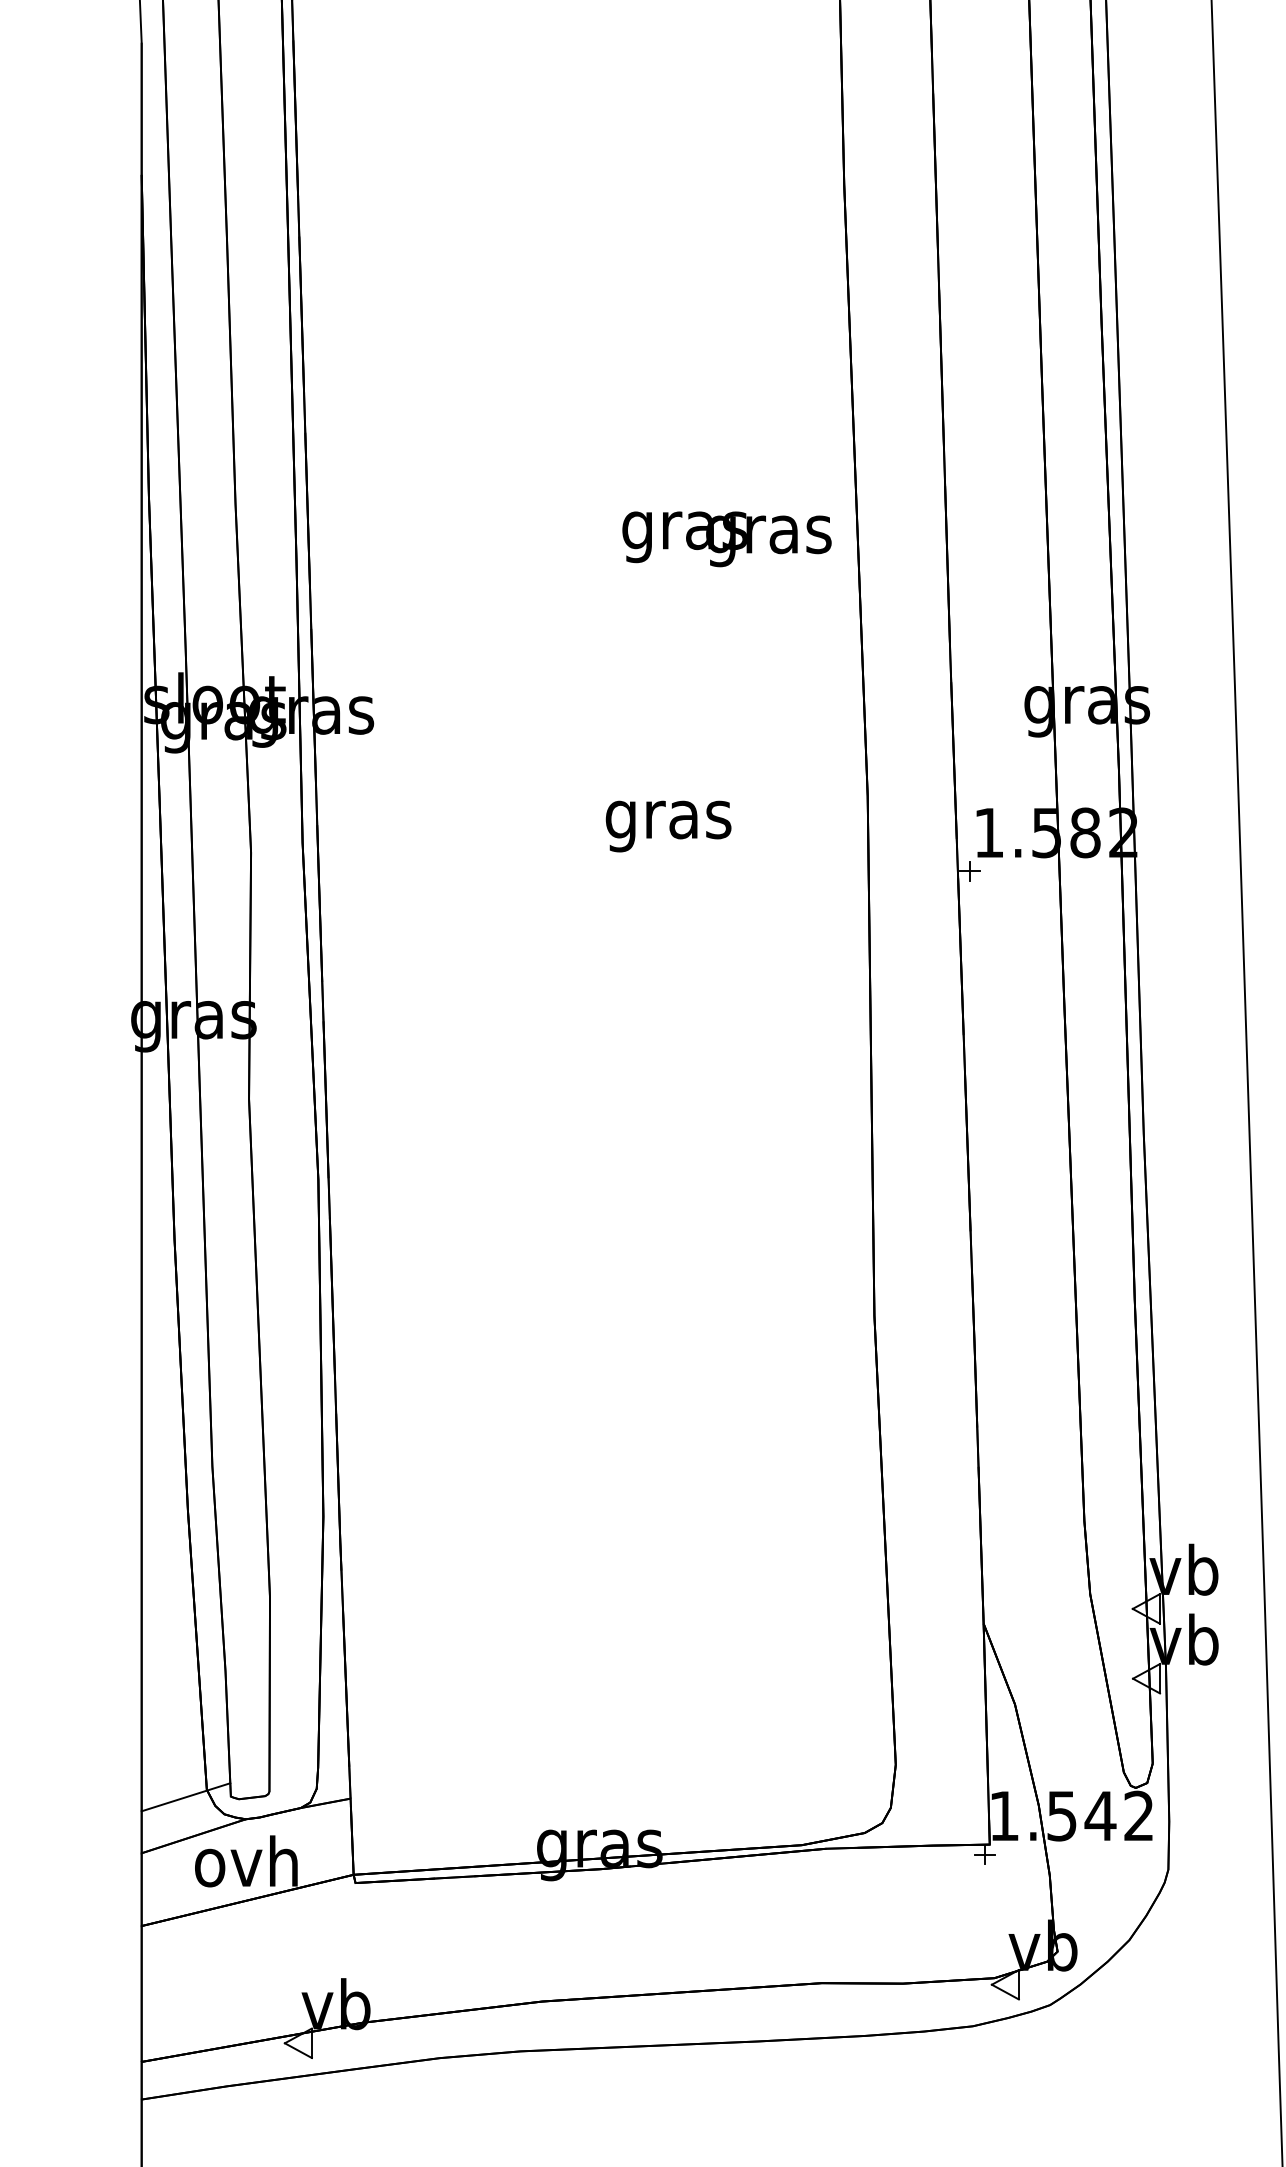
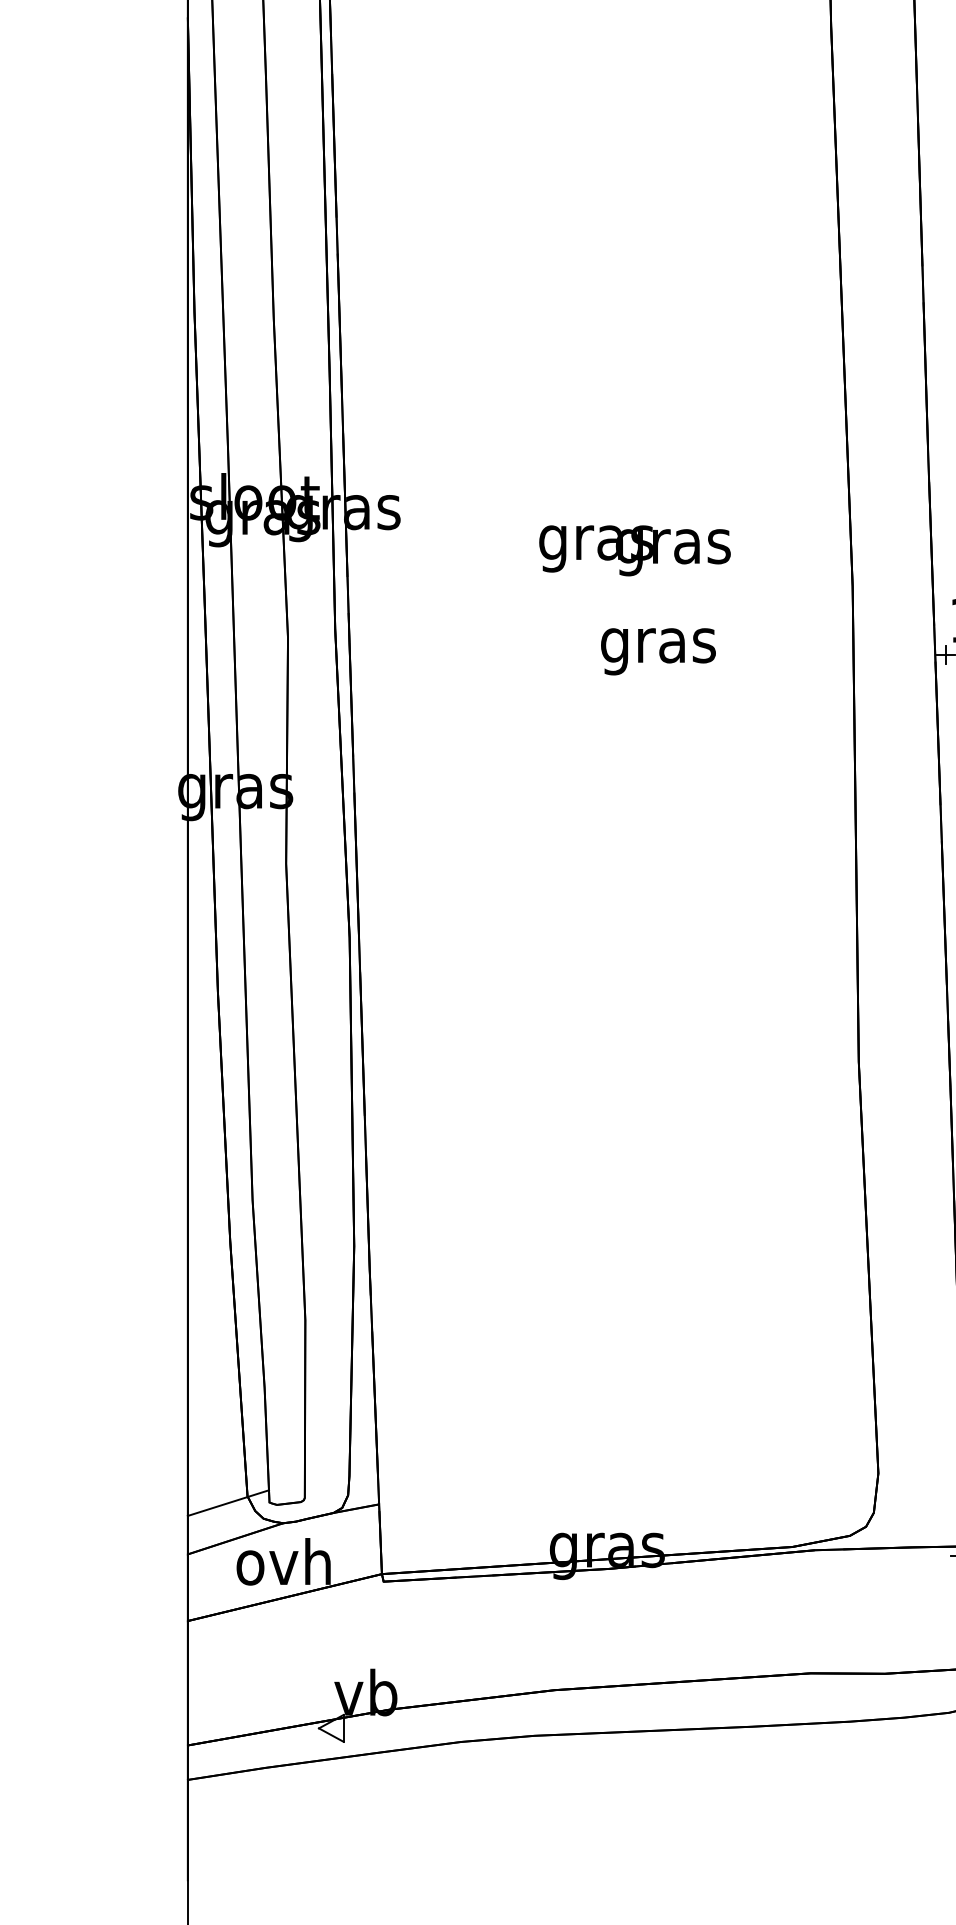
text: (726, 539) -> (634, 551), moved
text: (668, 826) -> (658, 651), moved

